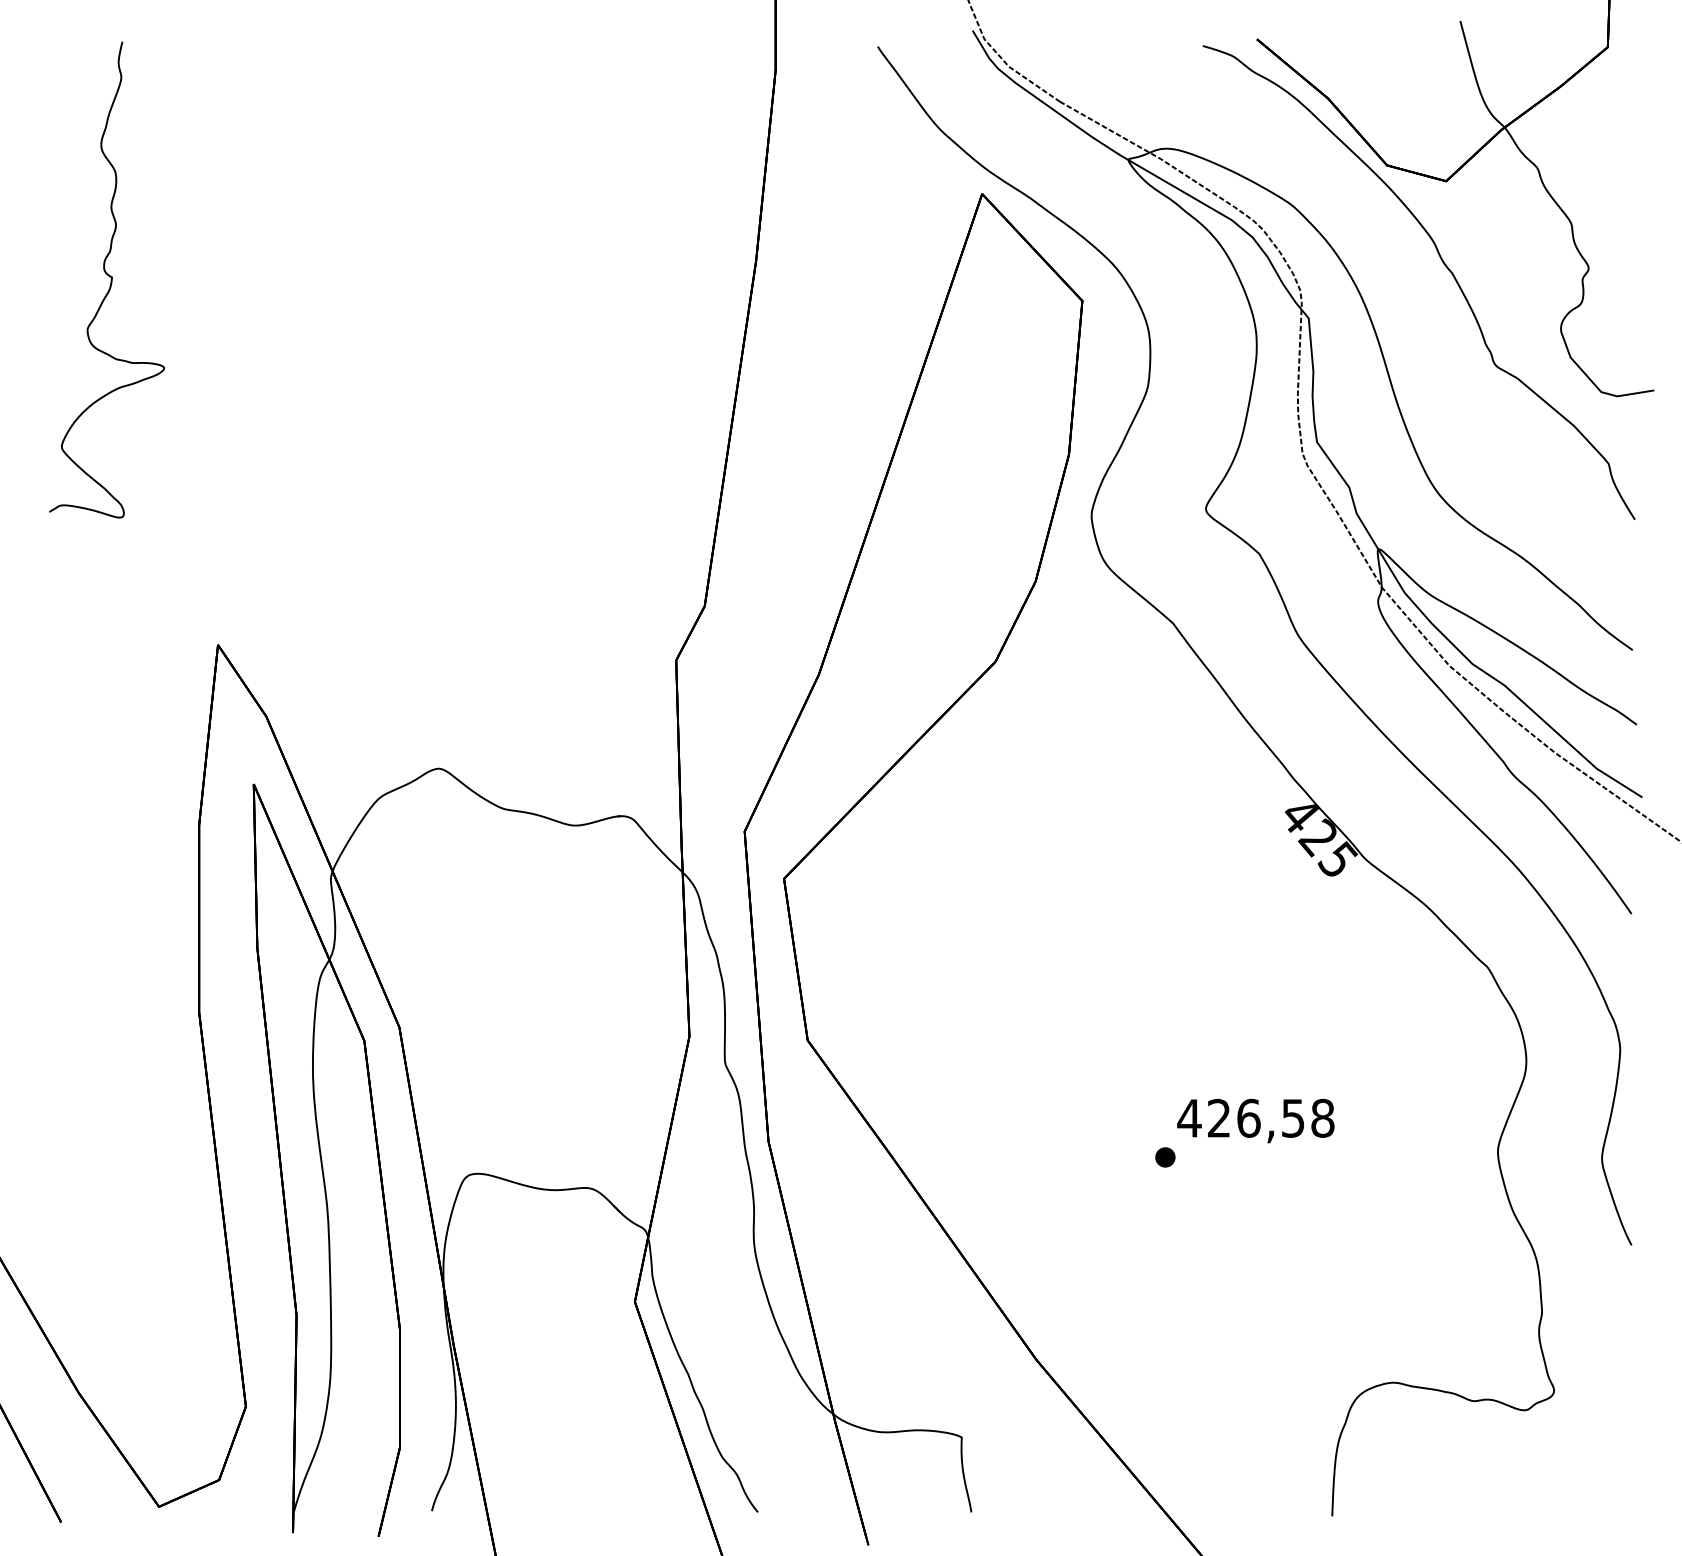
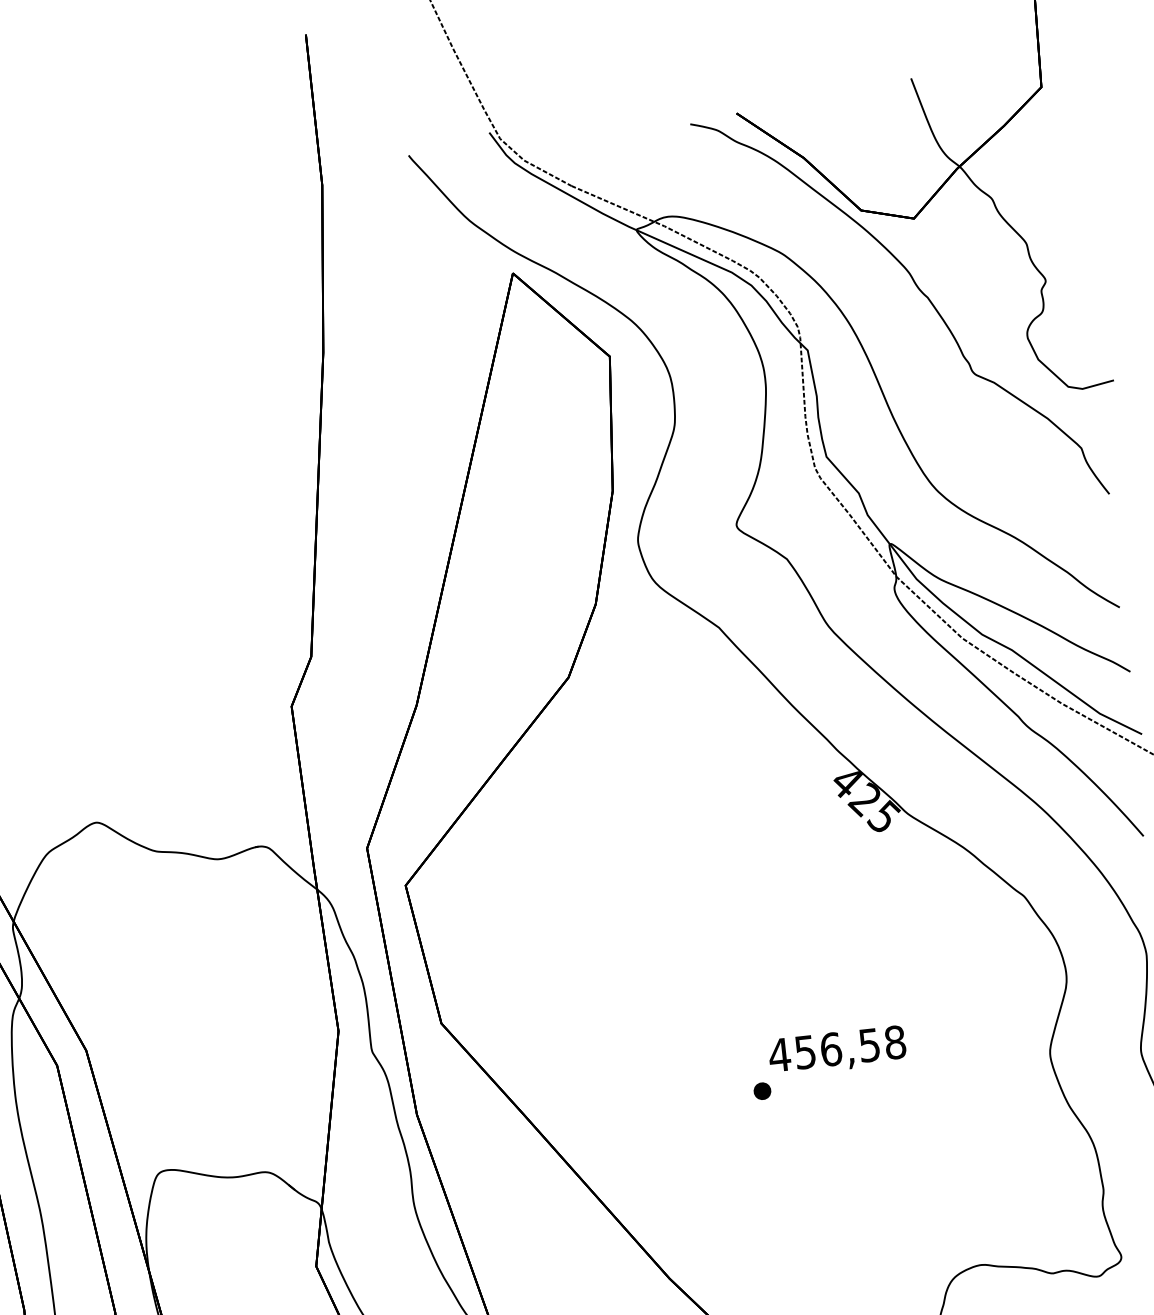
text: (1218, 1117) -> (804, 1051), 426,58 -> 456,58

